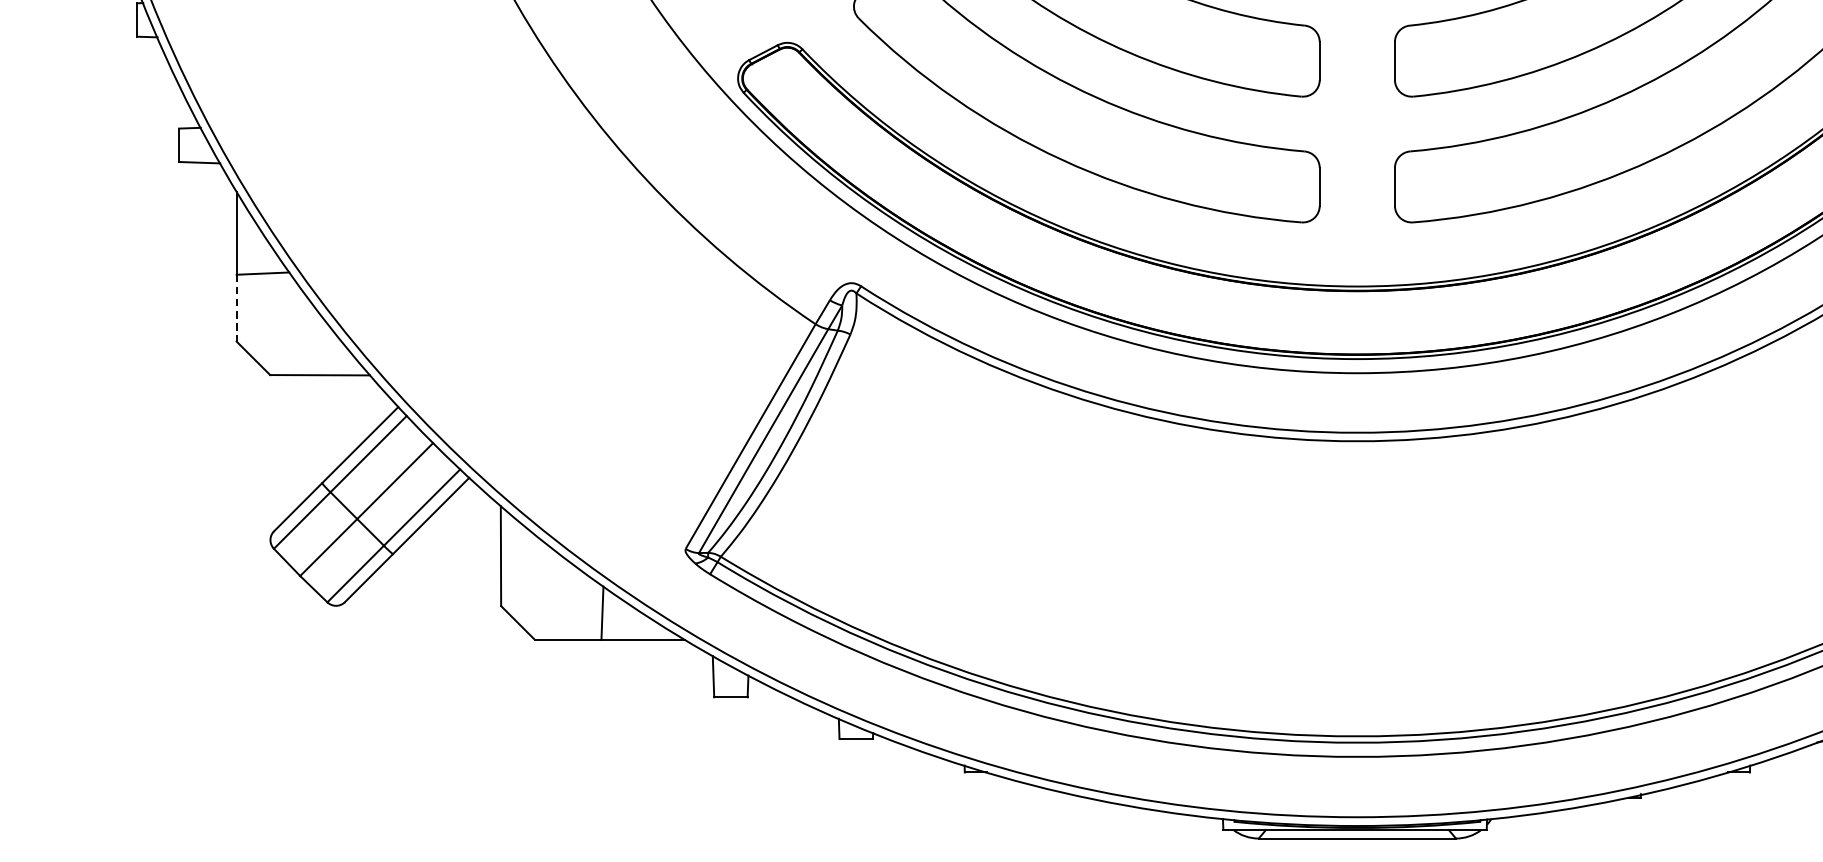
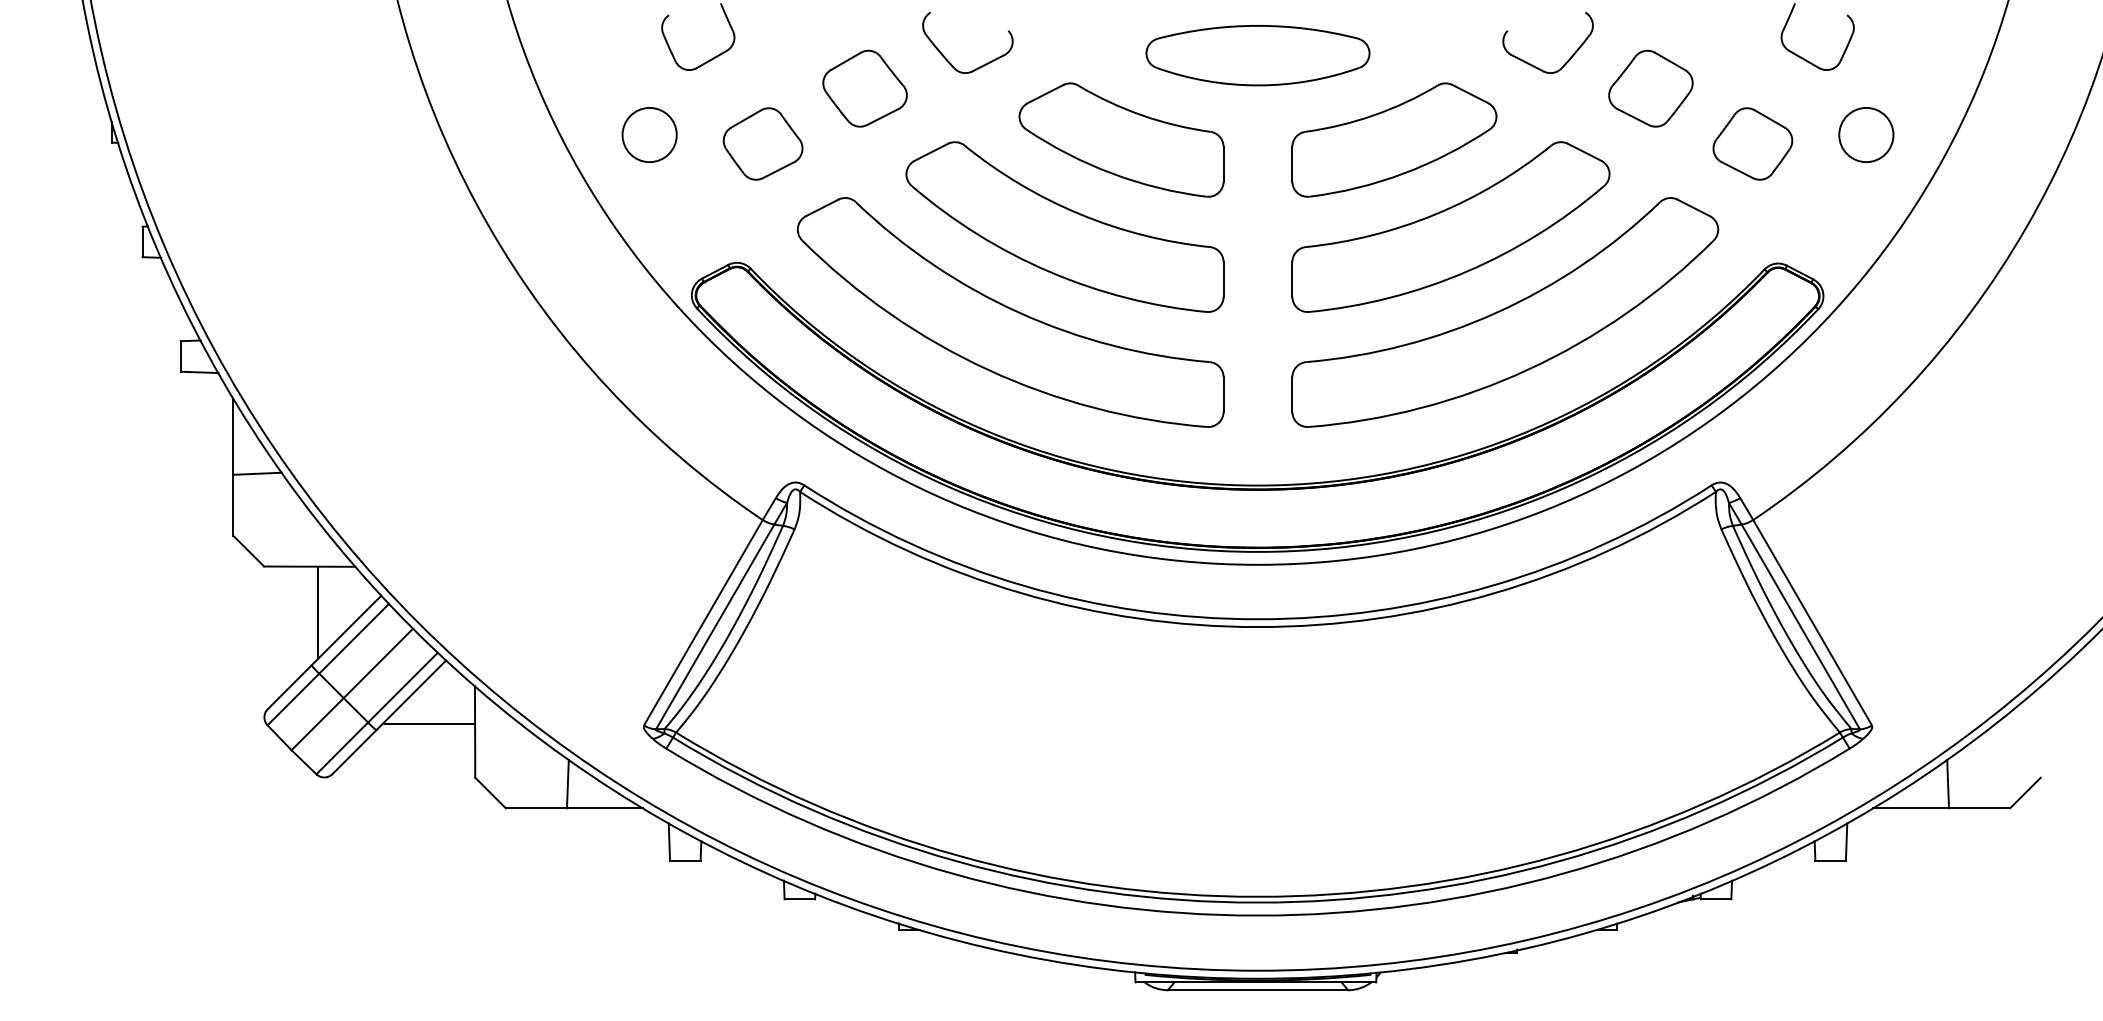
line: (236, 308) -> (233, 505), dashed -> solid
line: (329, 425) -> (318, 612), added
line: (449, 546) -> (428, 723), added

